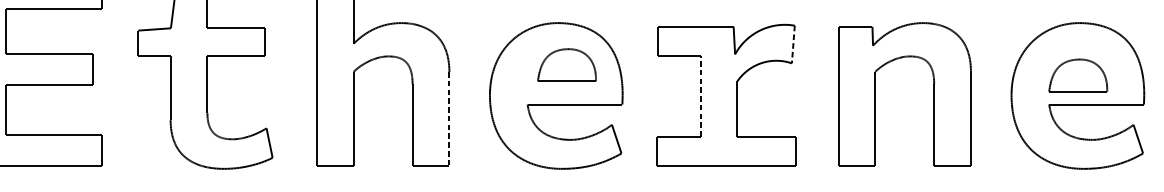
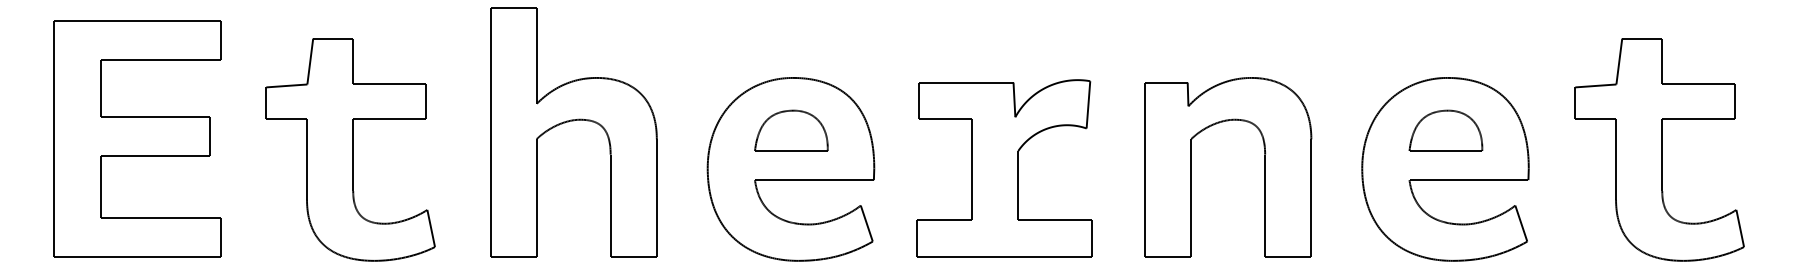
line: (793, 44) -> (1088, 104), dashed -> solid
part: (567, 64) -> (791, 130), moved
part: (1077, 75) -> (1445, 130), moved
line: (700, 96) -> (972, 169), dashed -> solid
line: (449, 119) -> (656, 198), dashed -> solid

